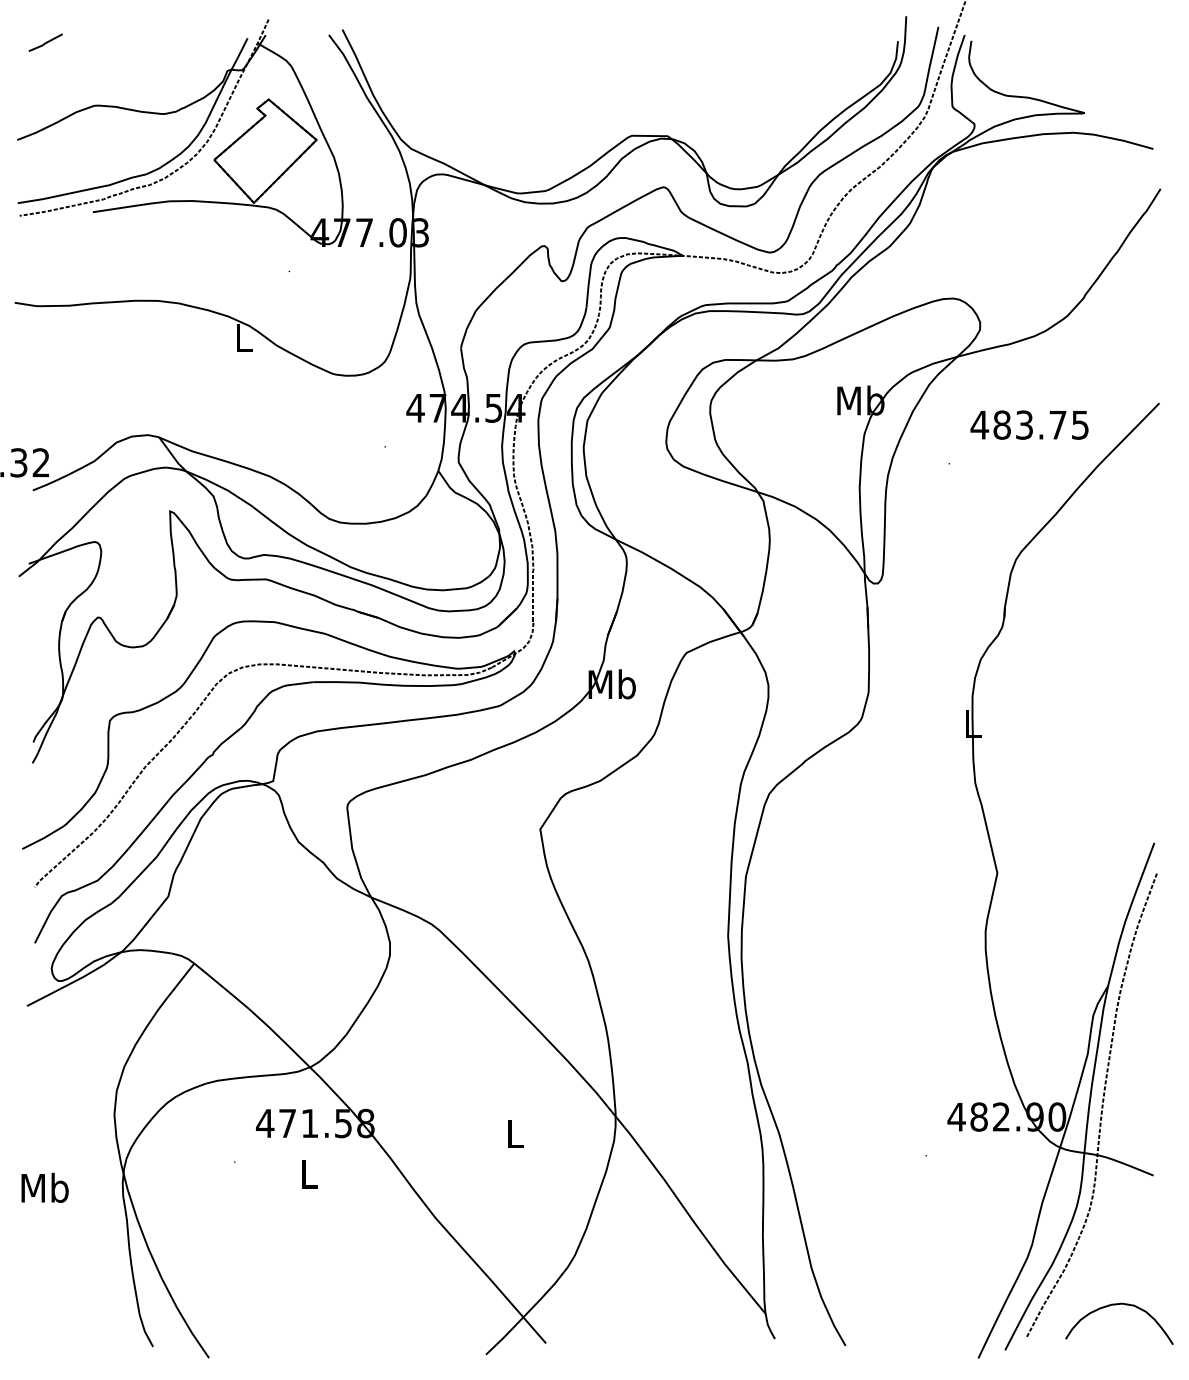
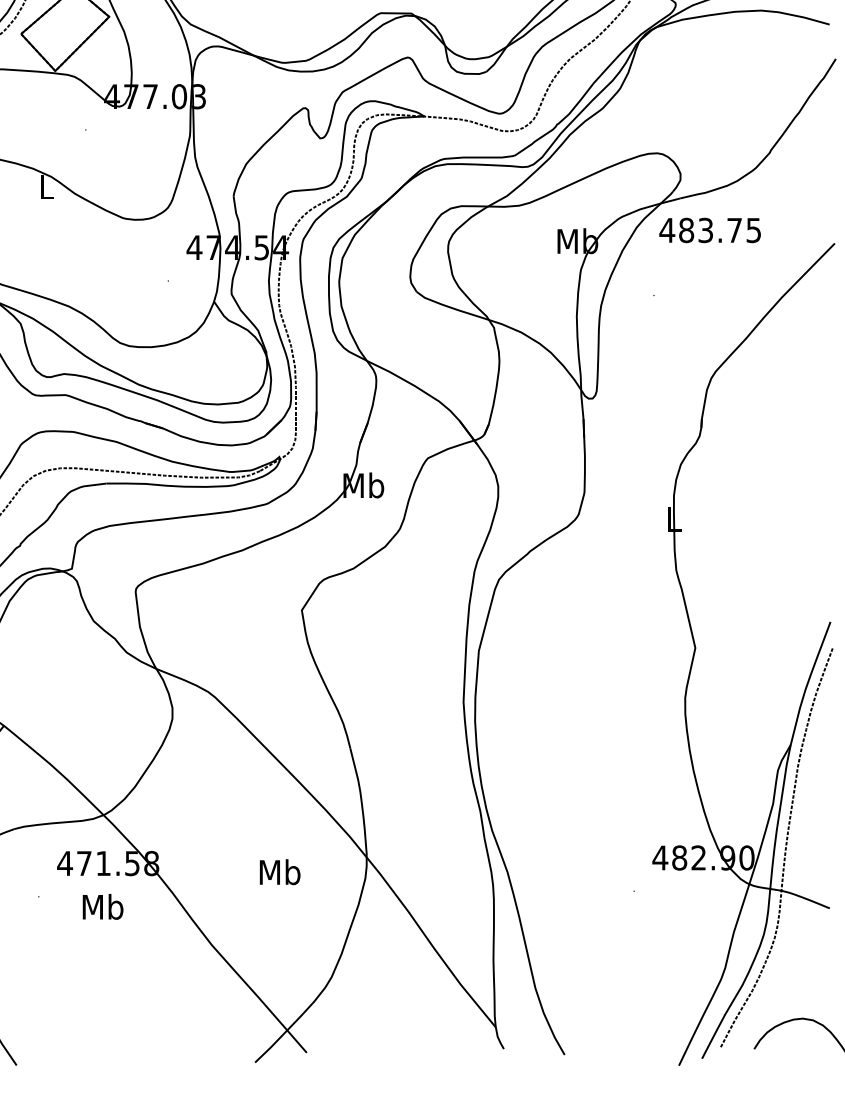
text: (1029, 424) -> (710, 229), moved
text: (514, 1133) -> (279, 872), L -> Mb
text: (309, 1173) -> (103, 906), L -> Mb

